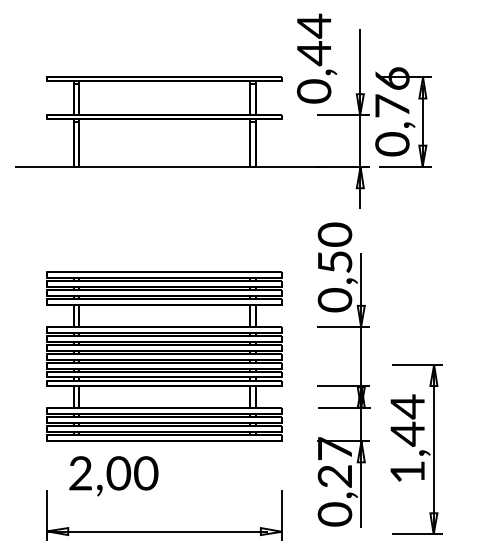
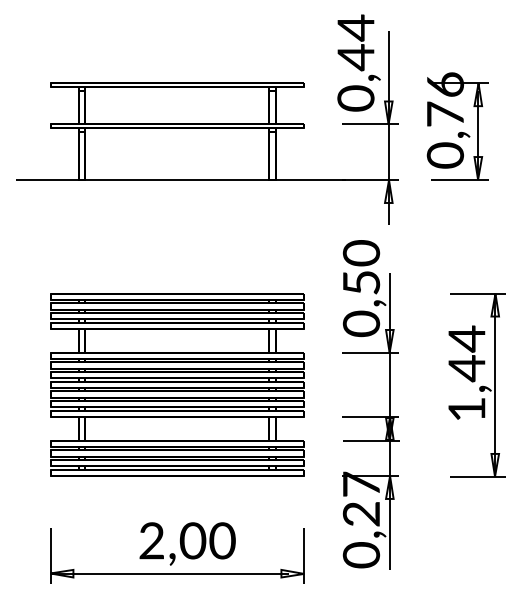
text: (316, 58) -> (358, 62), moved
part: (403, 117) -> (457, 126), moved
part: (416, 449) -> (476, 385), moved
text: (113, 475) -> (187, 543), moved

